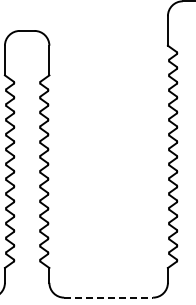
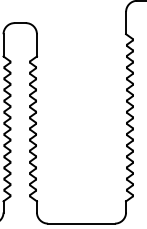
line: (109, 297) -> (82, 223), dashed -> solid

